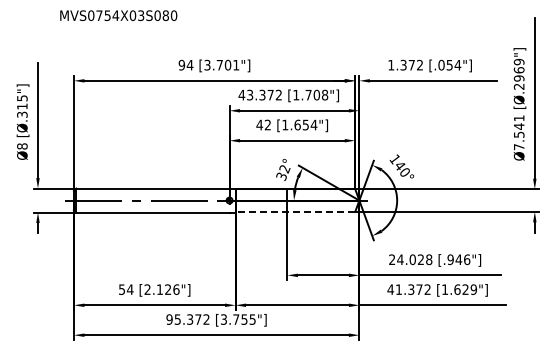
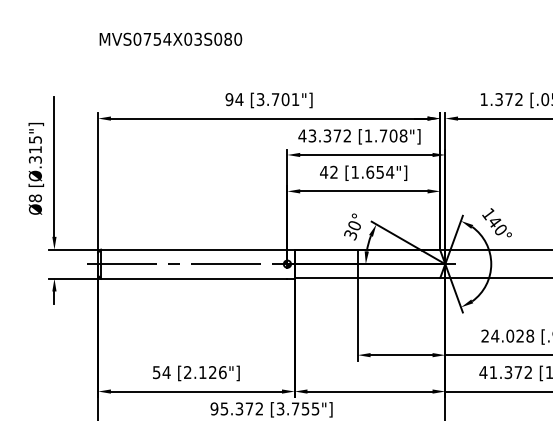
text: (118, 15) -> (170, 39), moved
text: (284, 169) -> (354, 226), 32° -> 30°
line: (295, 211) -> (367, 277), dashed -> solid

